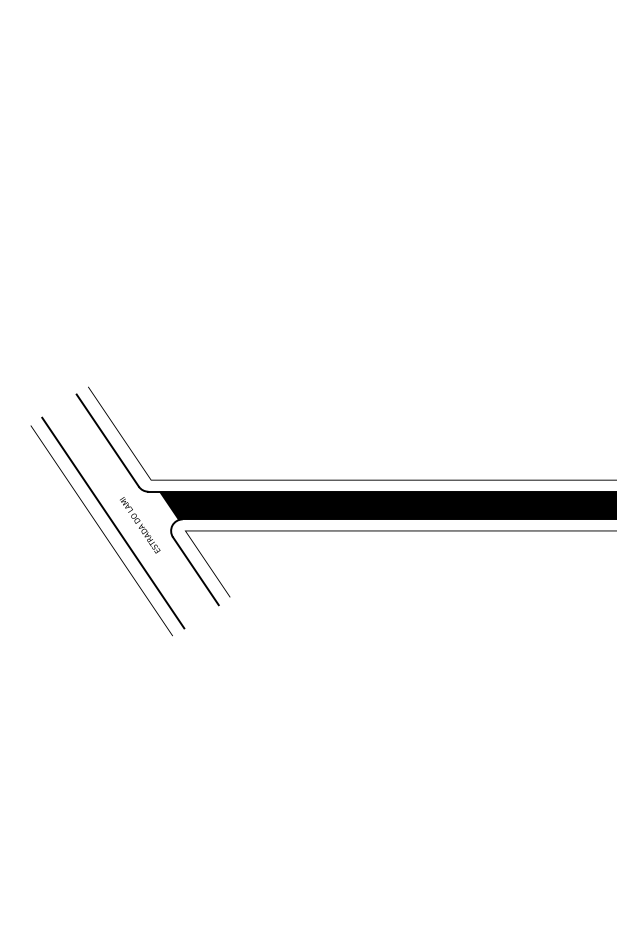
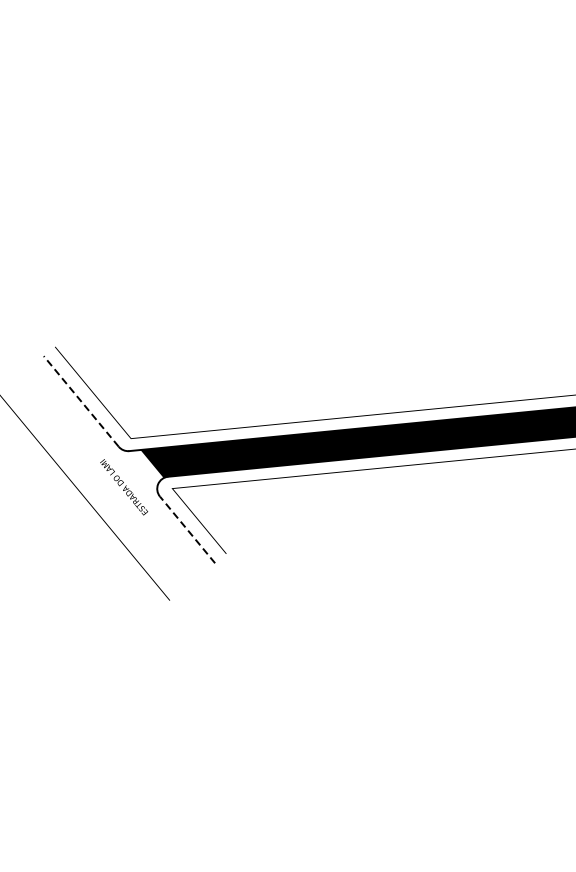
line: (107, 440) -> (80, 401), solid -> dashed
line: (113, 522) -> (95, 487), removed
line: (195, 571) -> (187, 530), solid -> dashed

